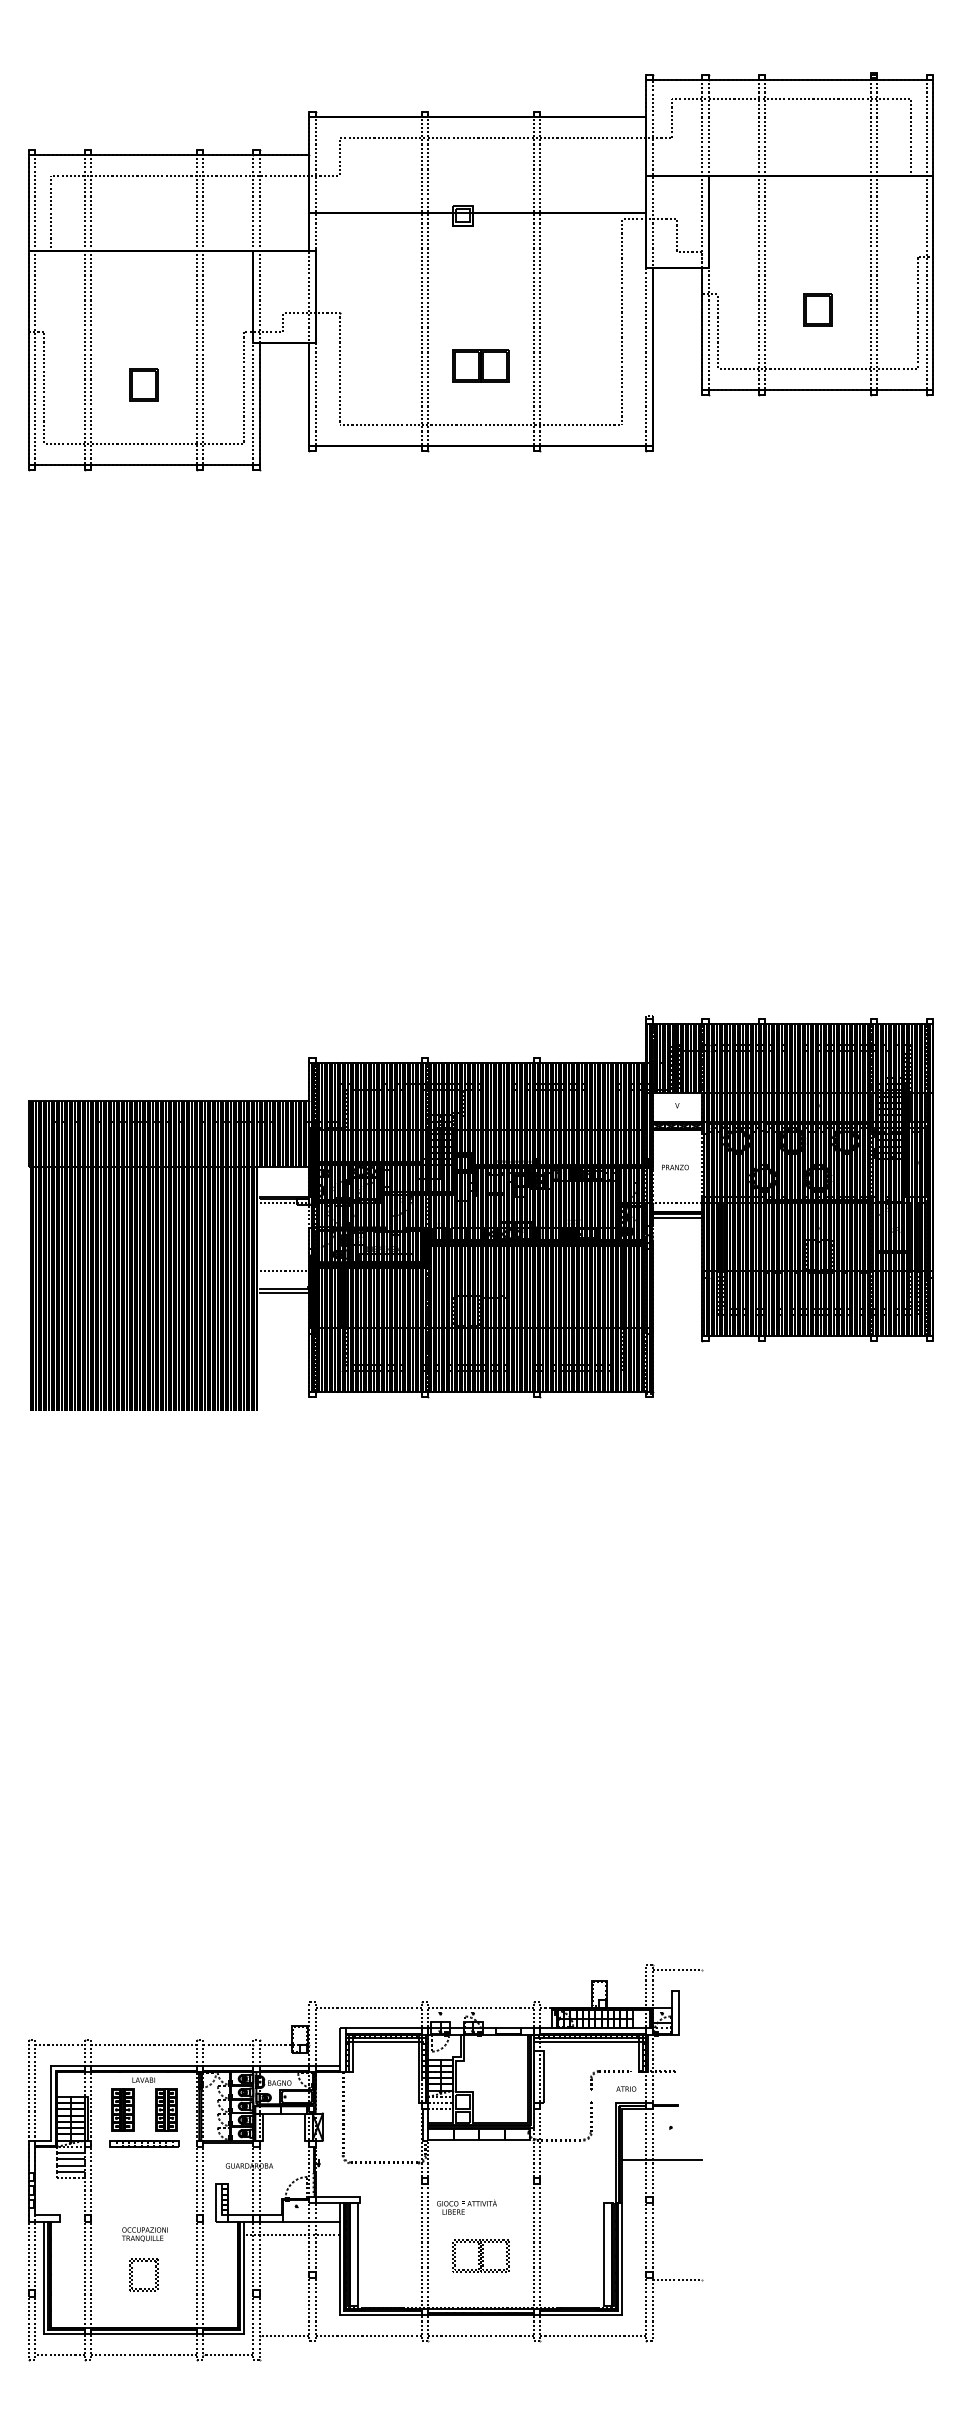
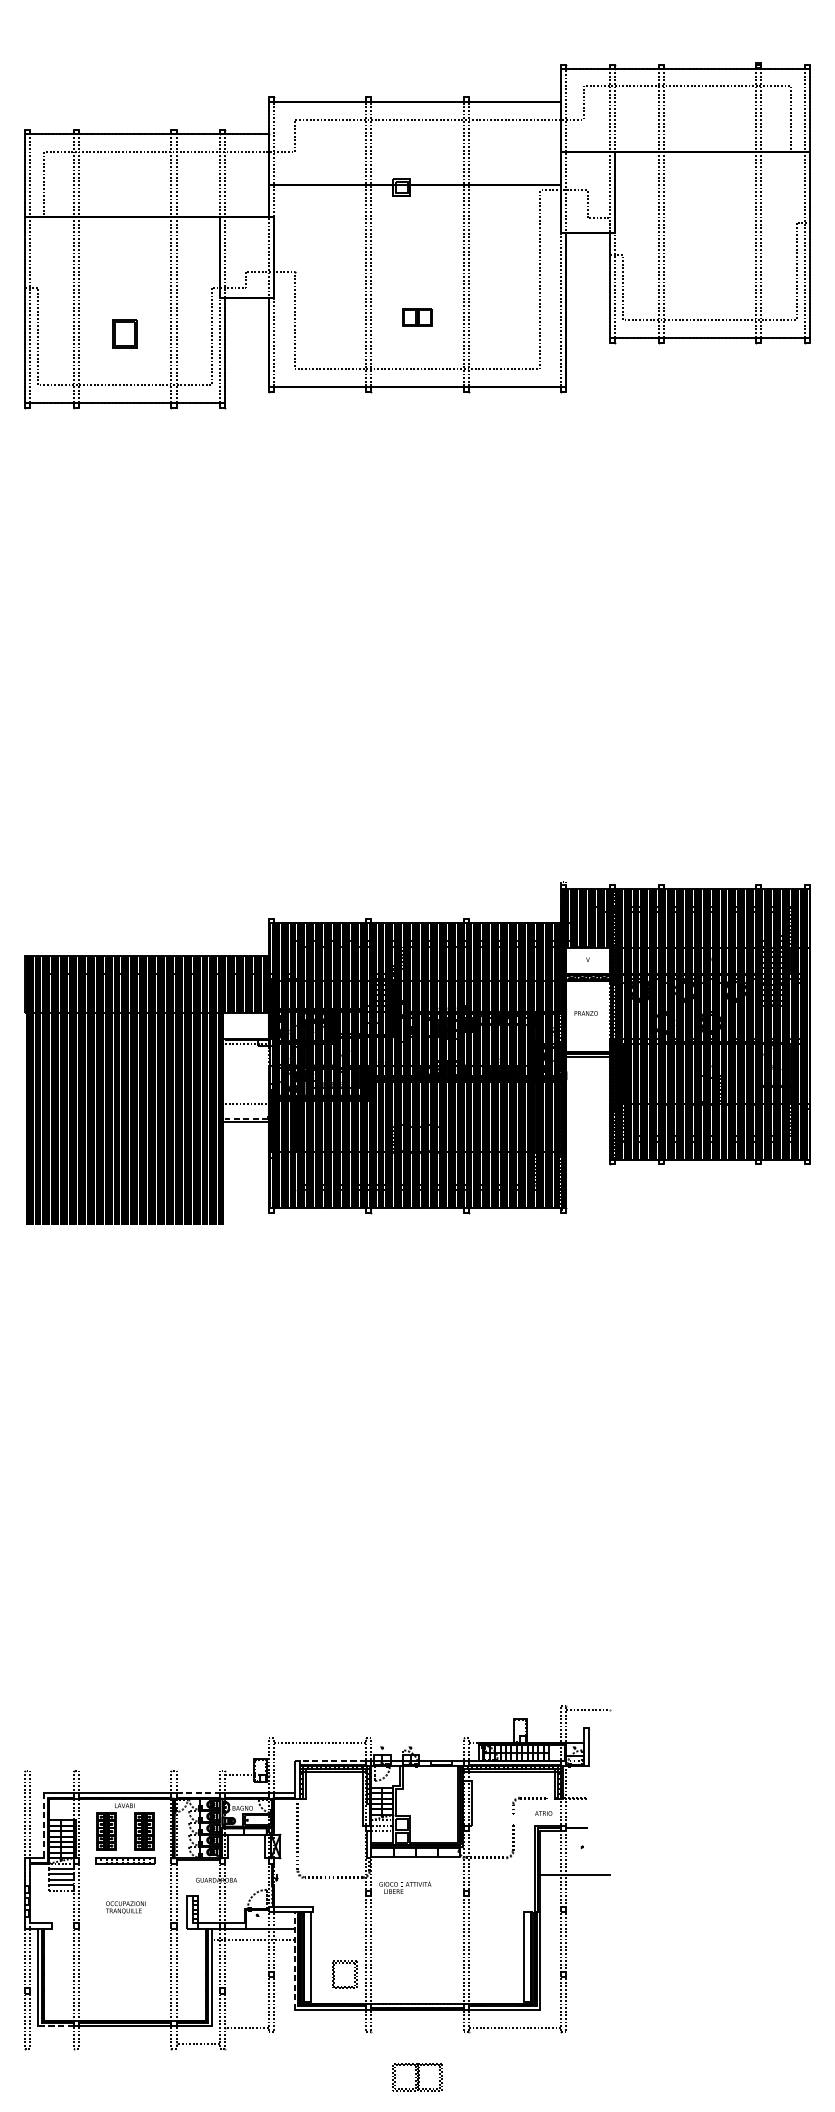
part: (817, 309) -> (709, 268), removed
part: (480, 365) -> (417, 317), size x0.6
line: (677, 1202) -> (588, 1043), removed
line: (284, 1288) -> (246, 1118), solid -> dashed
line: (480, 2007) -> (417, 1742), removed
line: (383, 2028) -> (332, 1760), solid -> dashed
line: (59, 2044) -> (51, 1774), removed
line: (144, 2044) -> (125, 1774), removed
line: (228, 2044) -> (198, 1774), removed
line: (228, 2065) -> (198, 1793), solid -> dashed
line: (50, 2103) -> (43, 1826), solid -> dashed
text: (466, 2206) -> (404, 1886), moved
text: (144, 2234) -> (125, 1907), moved
part: (480, 2255) -> (417, 2076), moved
line: (339, 2258) -> (294, 1960), solid -> dashed
part: (132, 2275) -> (334, 1975), moved
line: (677, 2279) -> (588, 1978), removed
line: (64, 2334) -> (55, 2026), solid -> dashed
line: (368, 2336) -> (319, 2028), removed
line: (480, 2336) -> (417, 2028), removed
line: (59, 2354) -> (51, 2043), removed
line: (144, 2354) -> (125, 2043), removed

